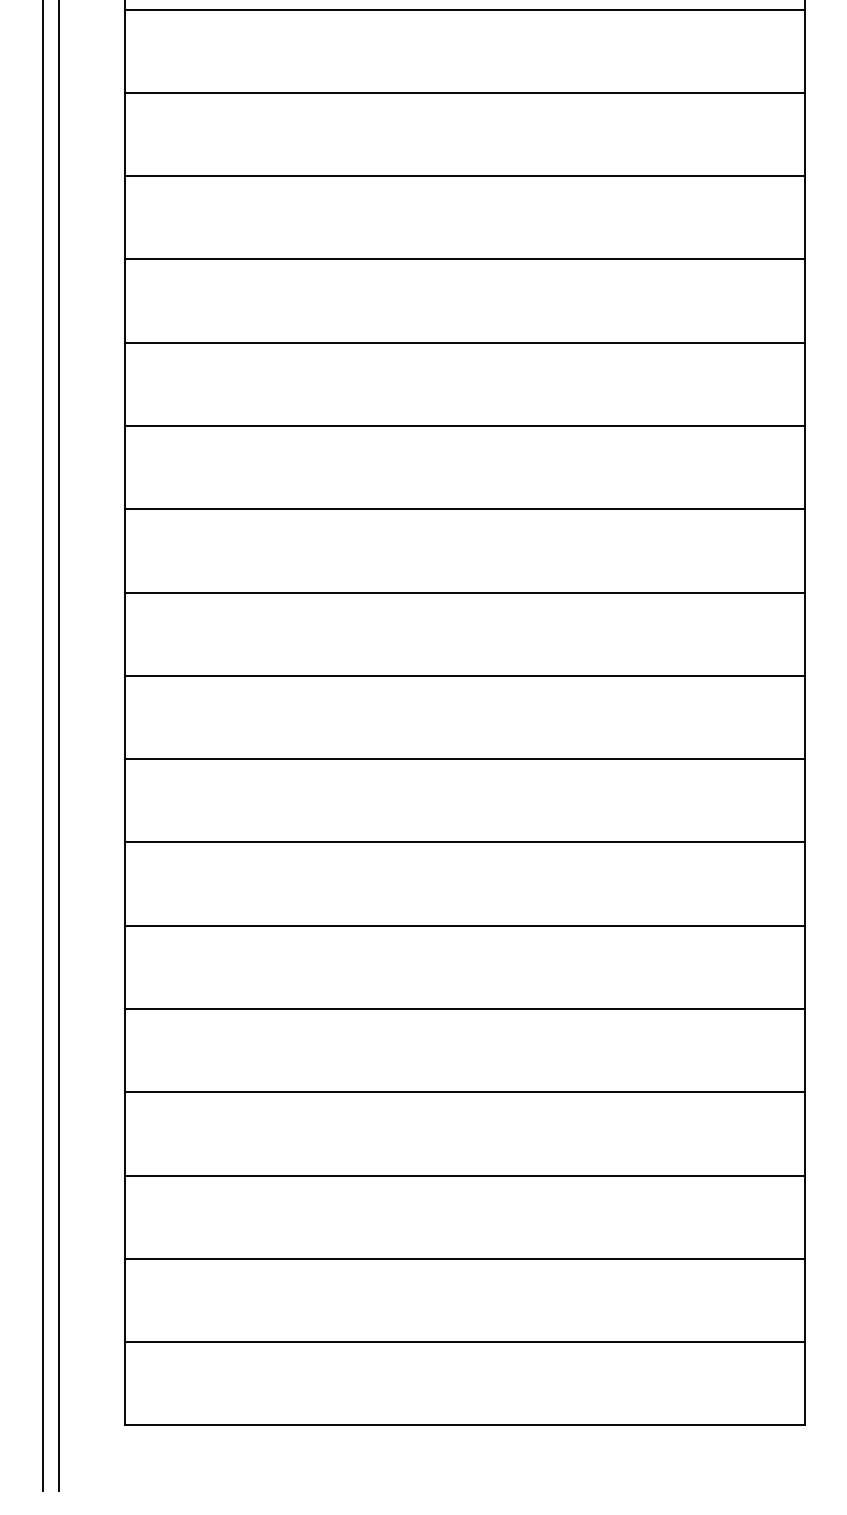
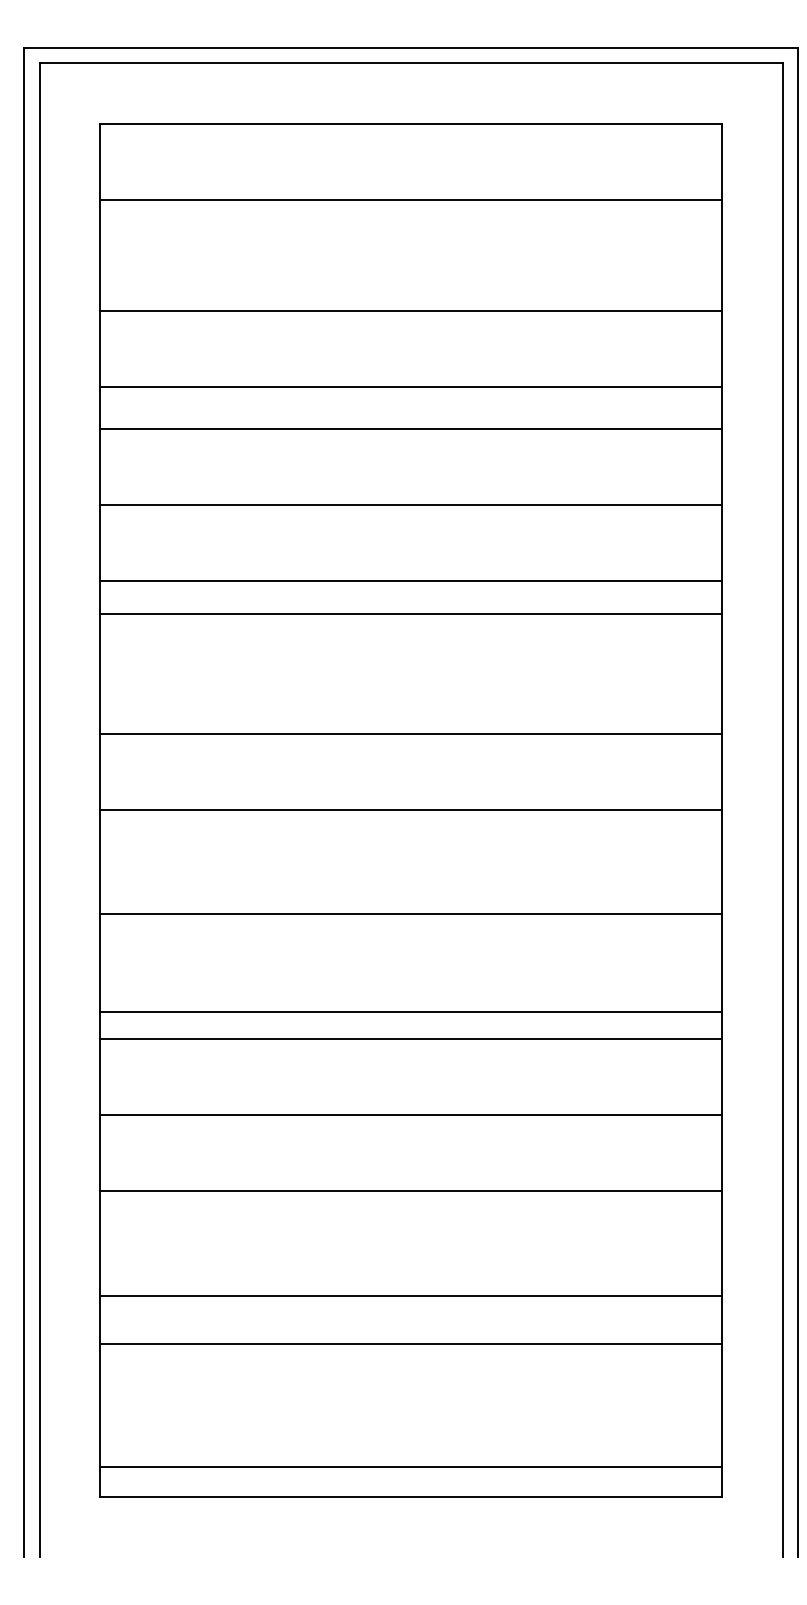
line: (464, 93) -> (410, 311), moved
line: (464, 176) -> (410, 387), moved
line: (464, 509) -> (410, 614), moved
line: (464, 759) -> (410, 914), moved
line: (464, 842) -> (410, 1011), moved
line: (464, 1175) -> (410, 1295), moved
line: (464, 1342) -> (410, 1467), moved

